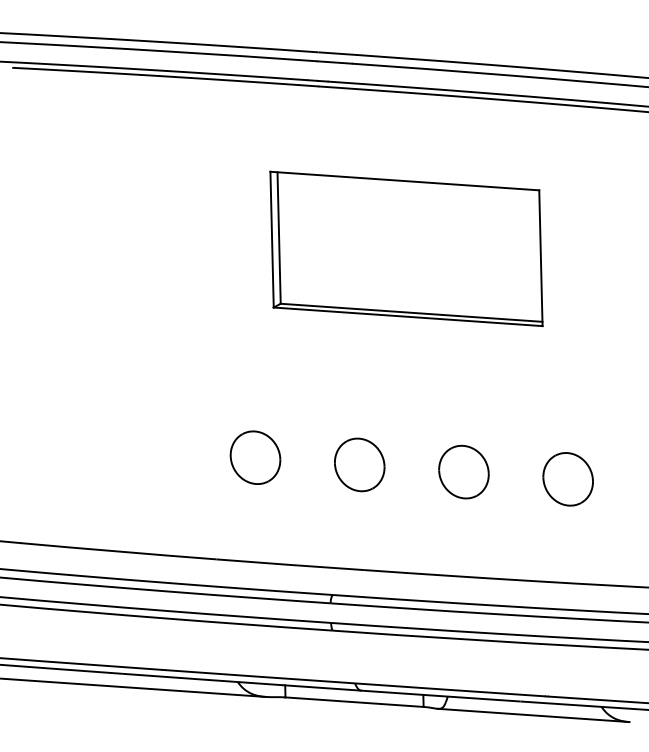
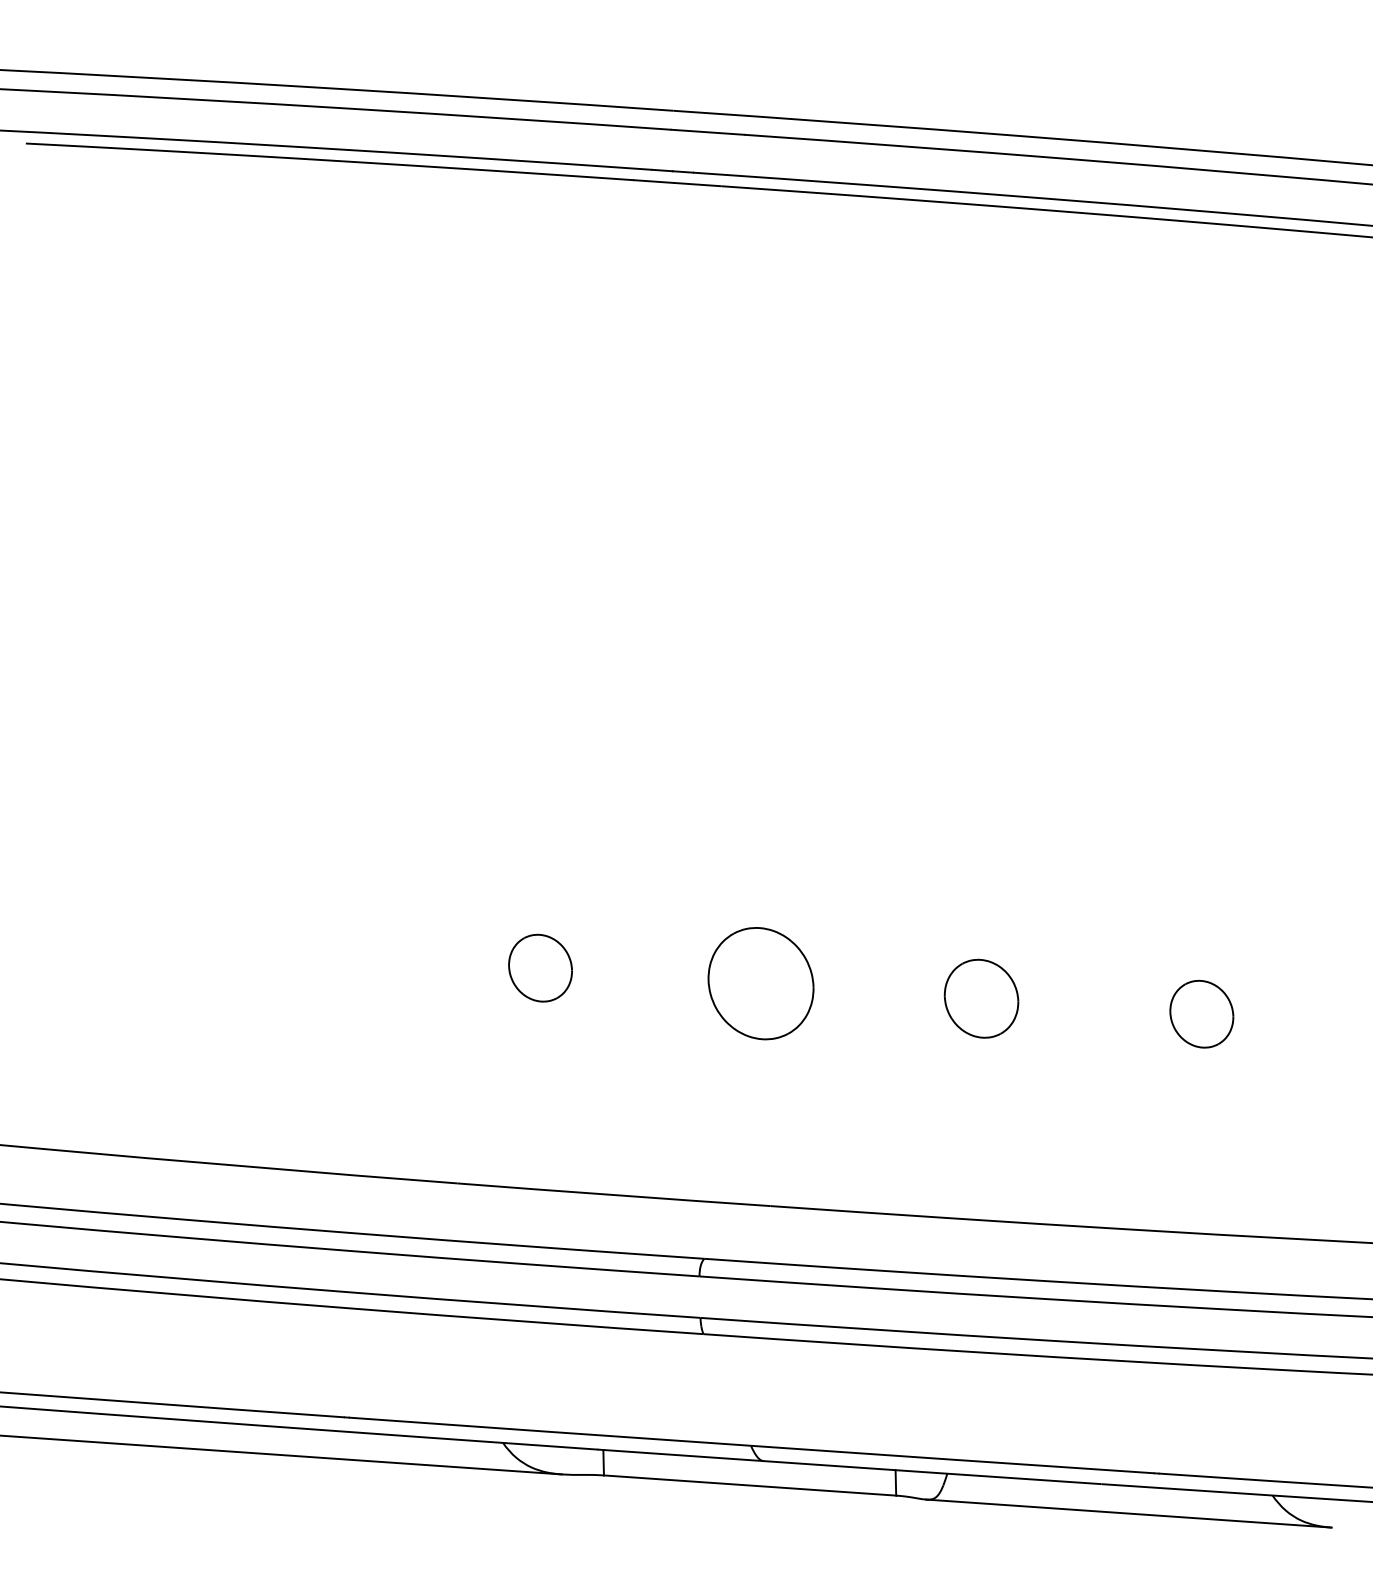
part: (406, 248) -> (859, 525), removed
part: (255, 457) -> (540, 967), size x0.6
part: (463, 471) -> (980, 997), size x0.7
part: (567, 479) -> (1200, 1014), size x0.6

